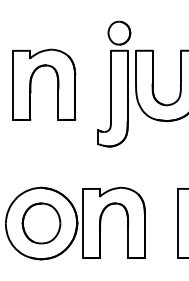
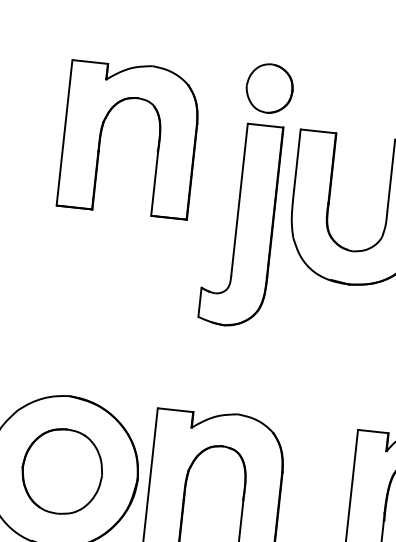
part: (31, 84) -> (103, 135), moved

